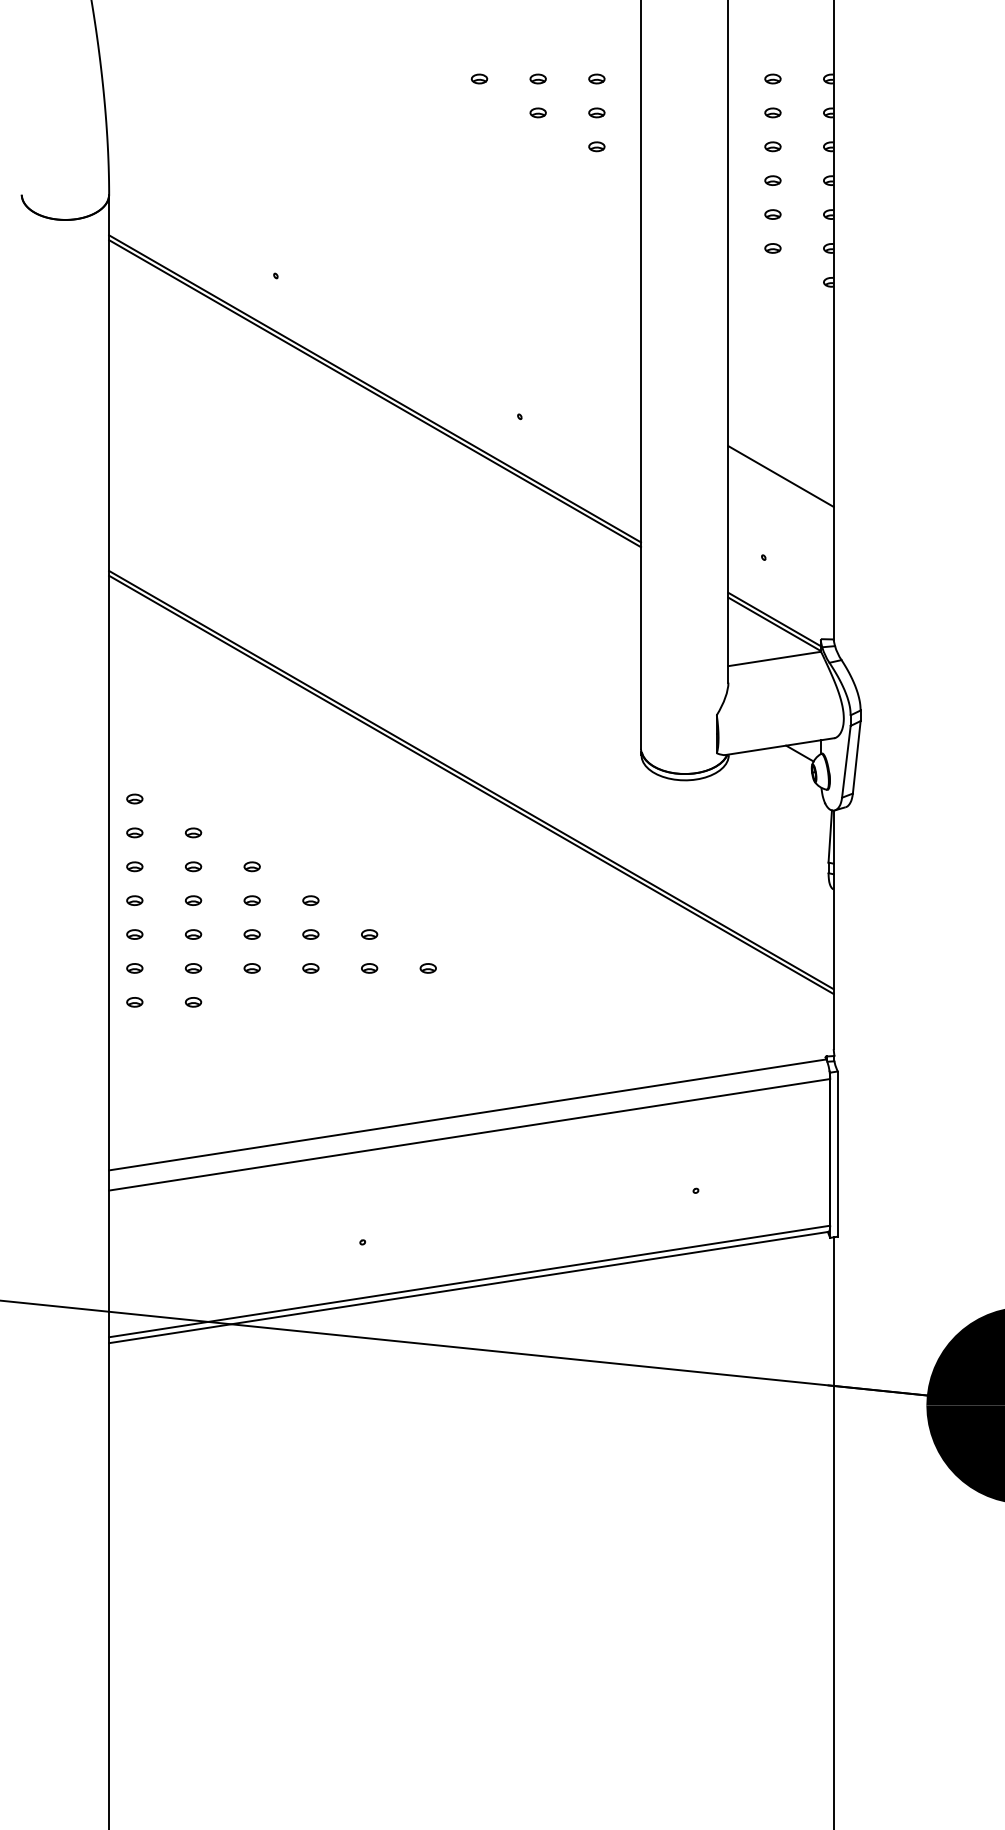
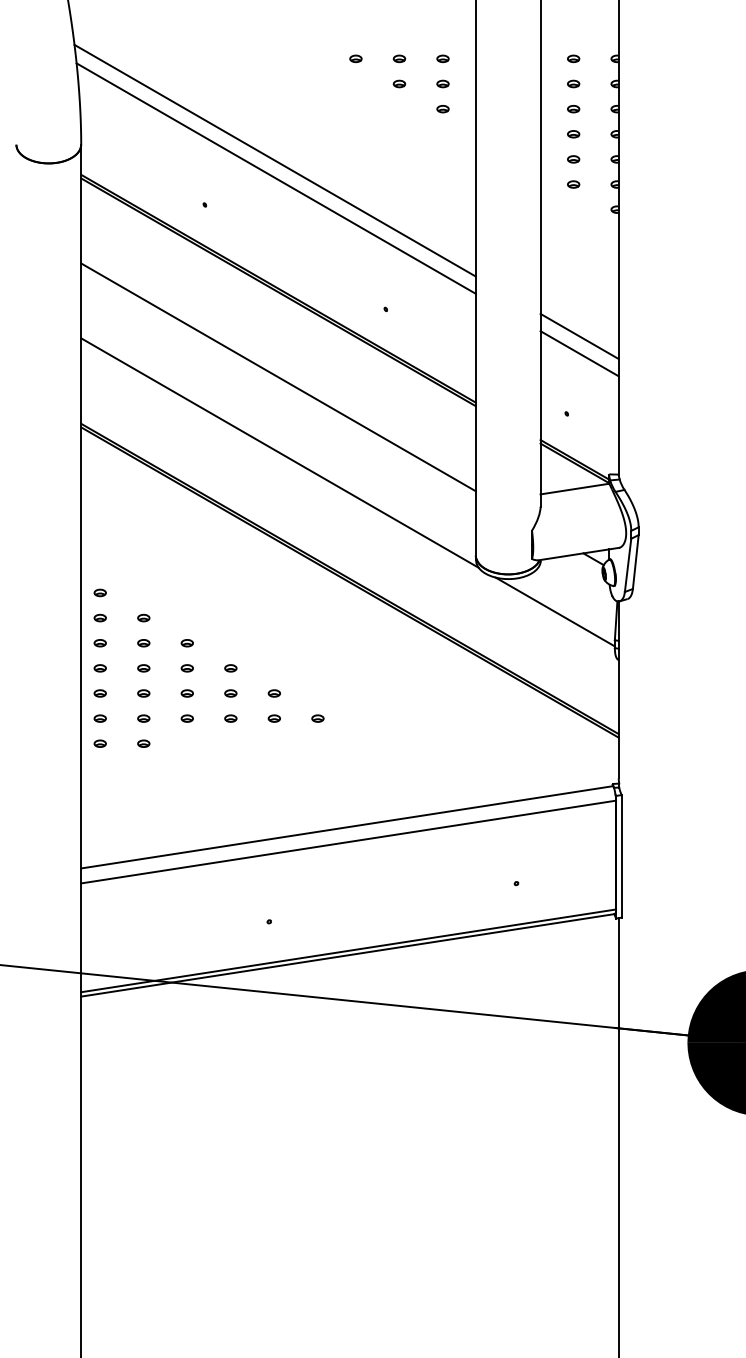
line: (370, 216) -> (275, 160), added
line: (371, 240) -> (275, 178), added
line: (780, 452) -> (579, 335), added
line: (375, 507) -> (278, 376), added
line: (376, 610) -> (279, 453), added
line: (747, 824) -> (554, 611), added

